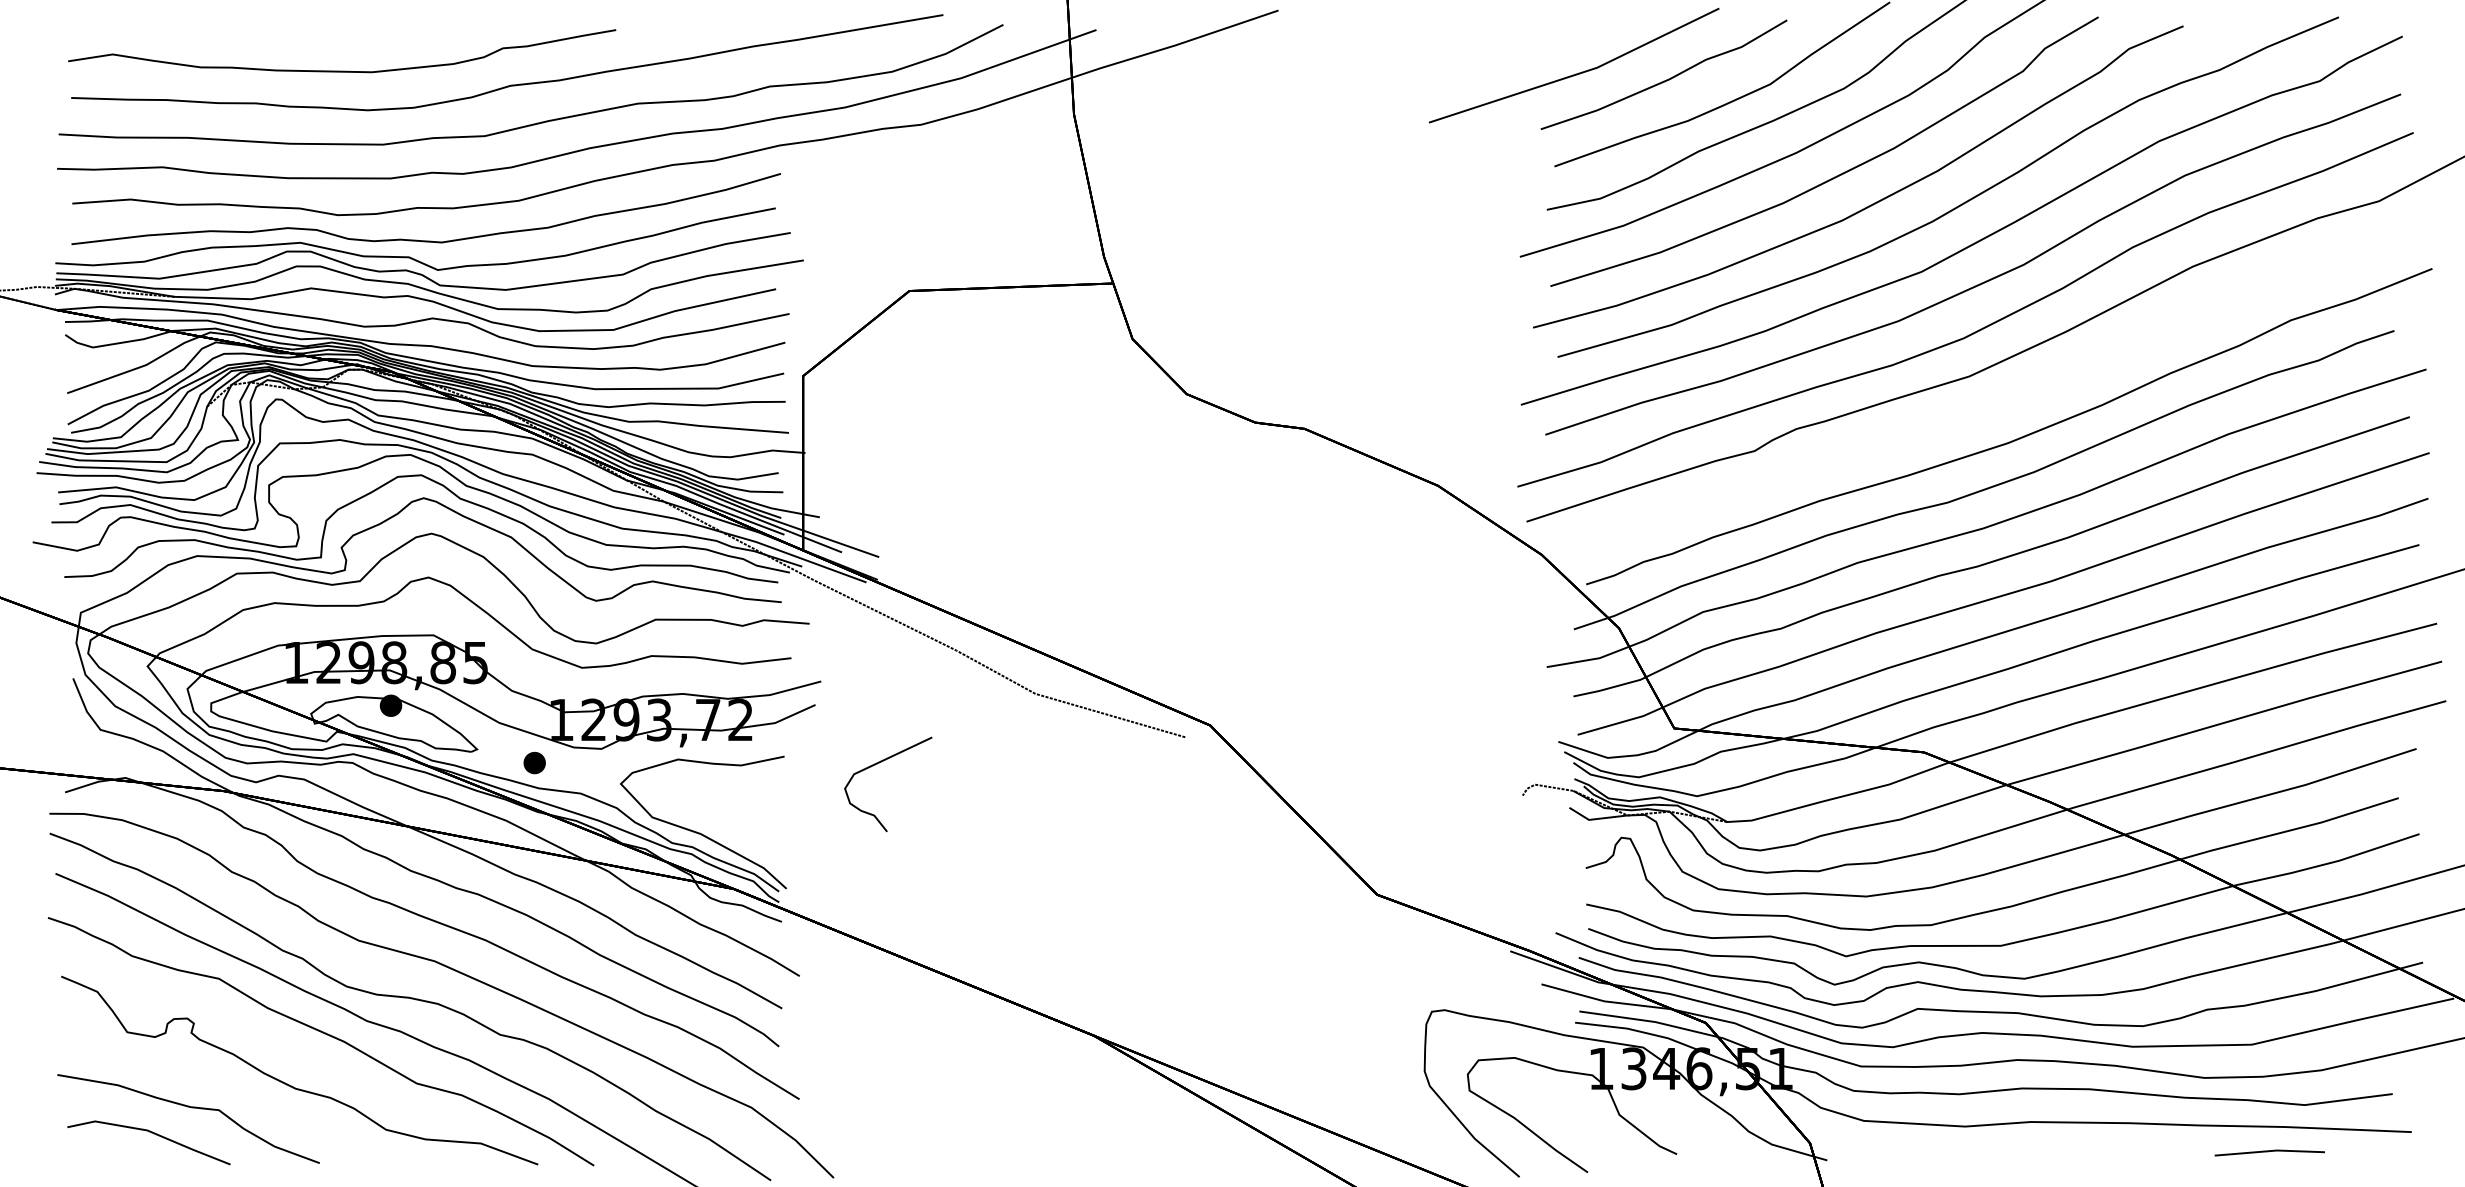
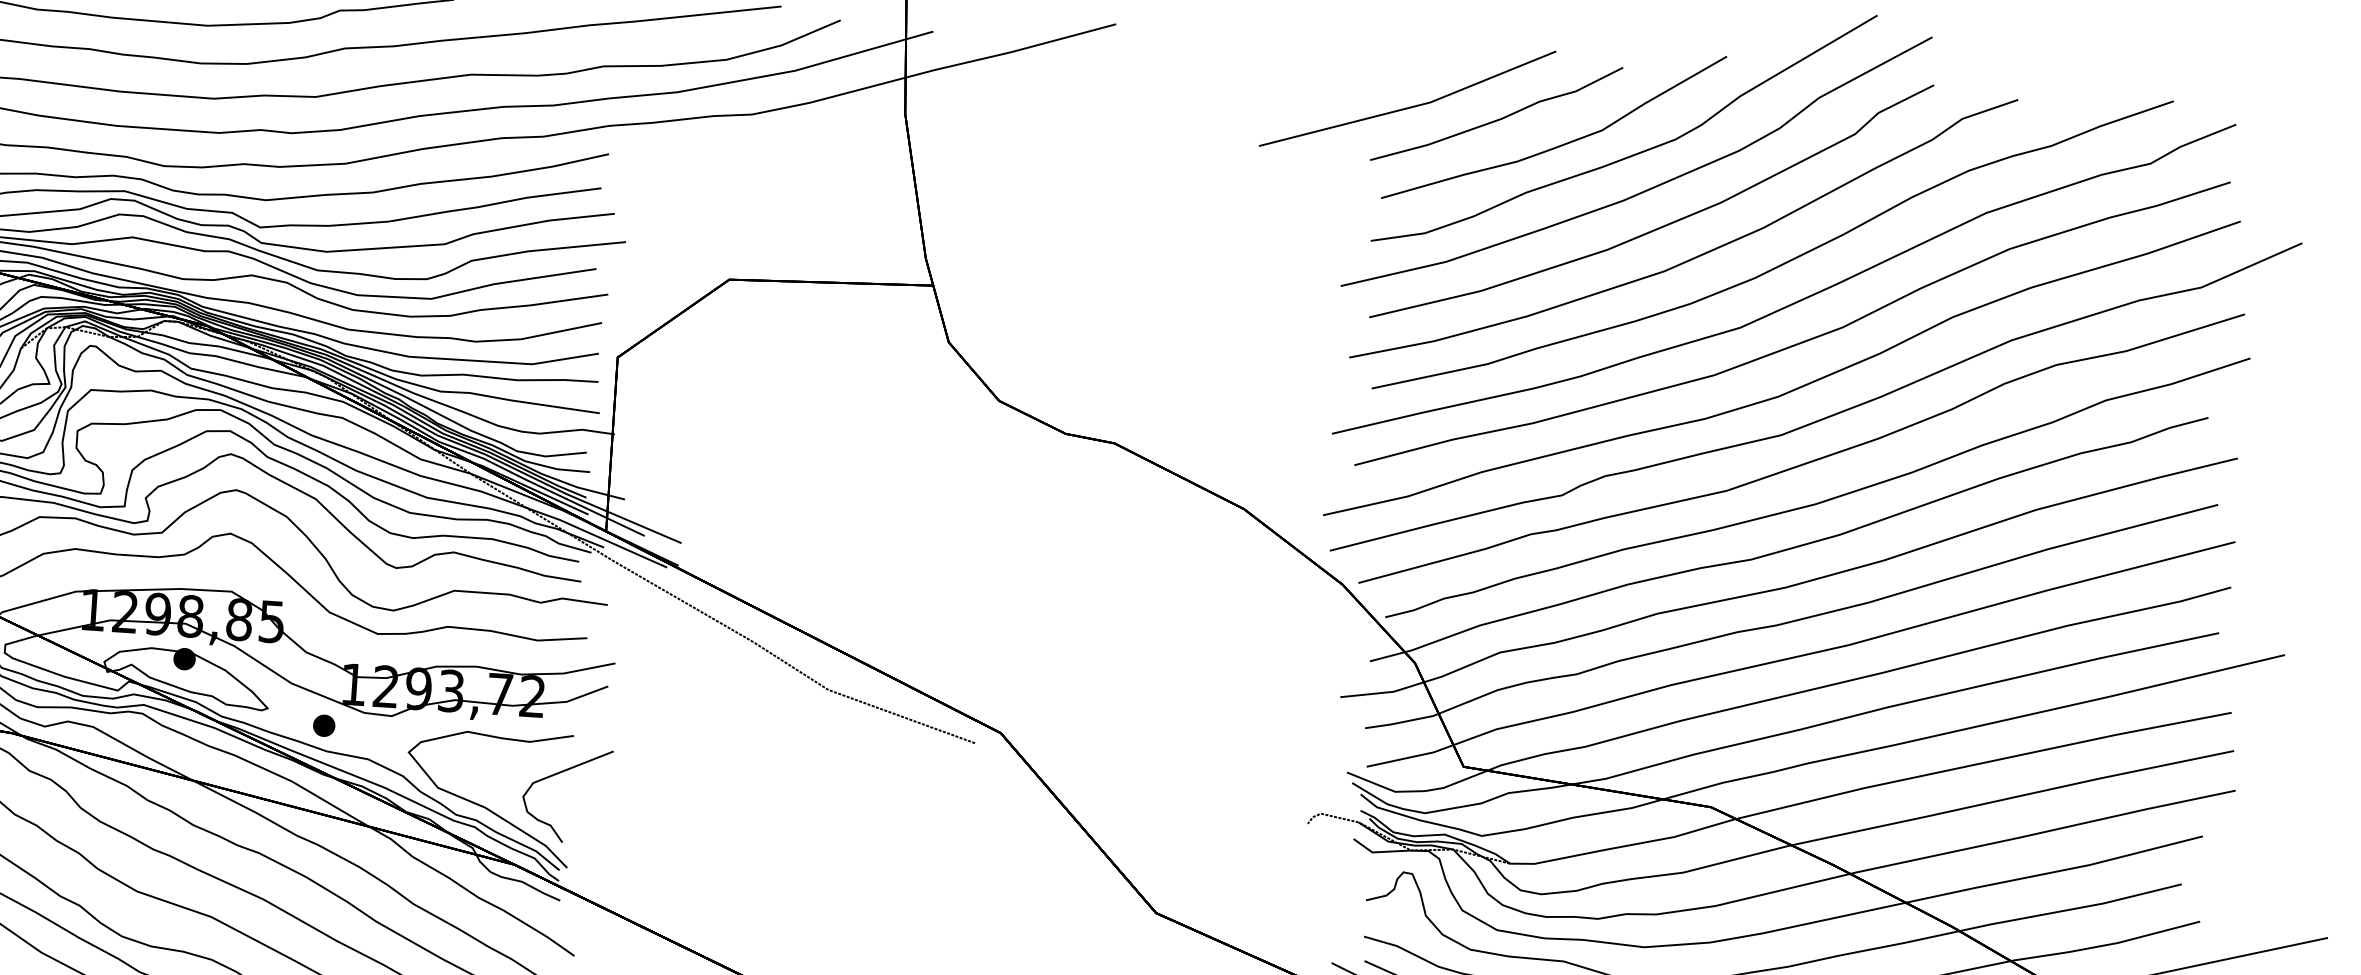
part: (1996, 401) -> (1806, 461), added
part: (877, 764) -> (557, 774), moved

